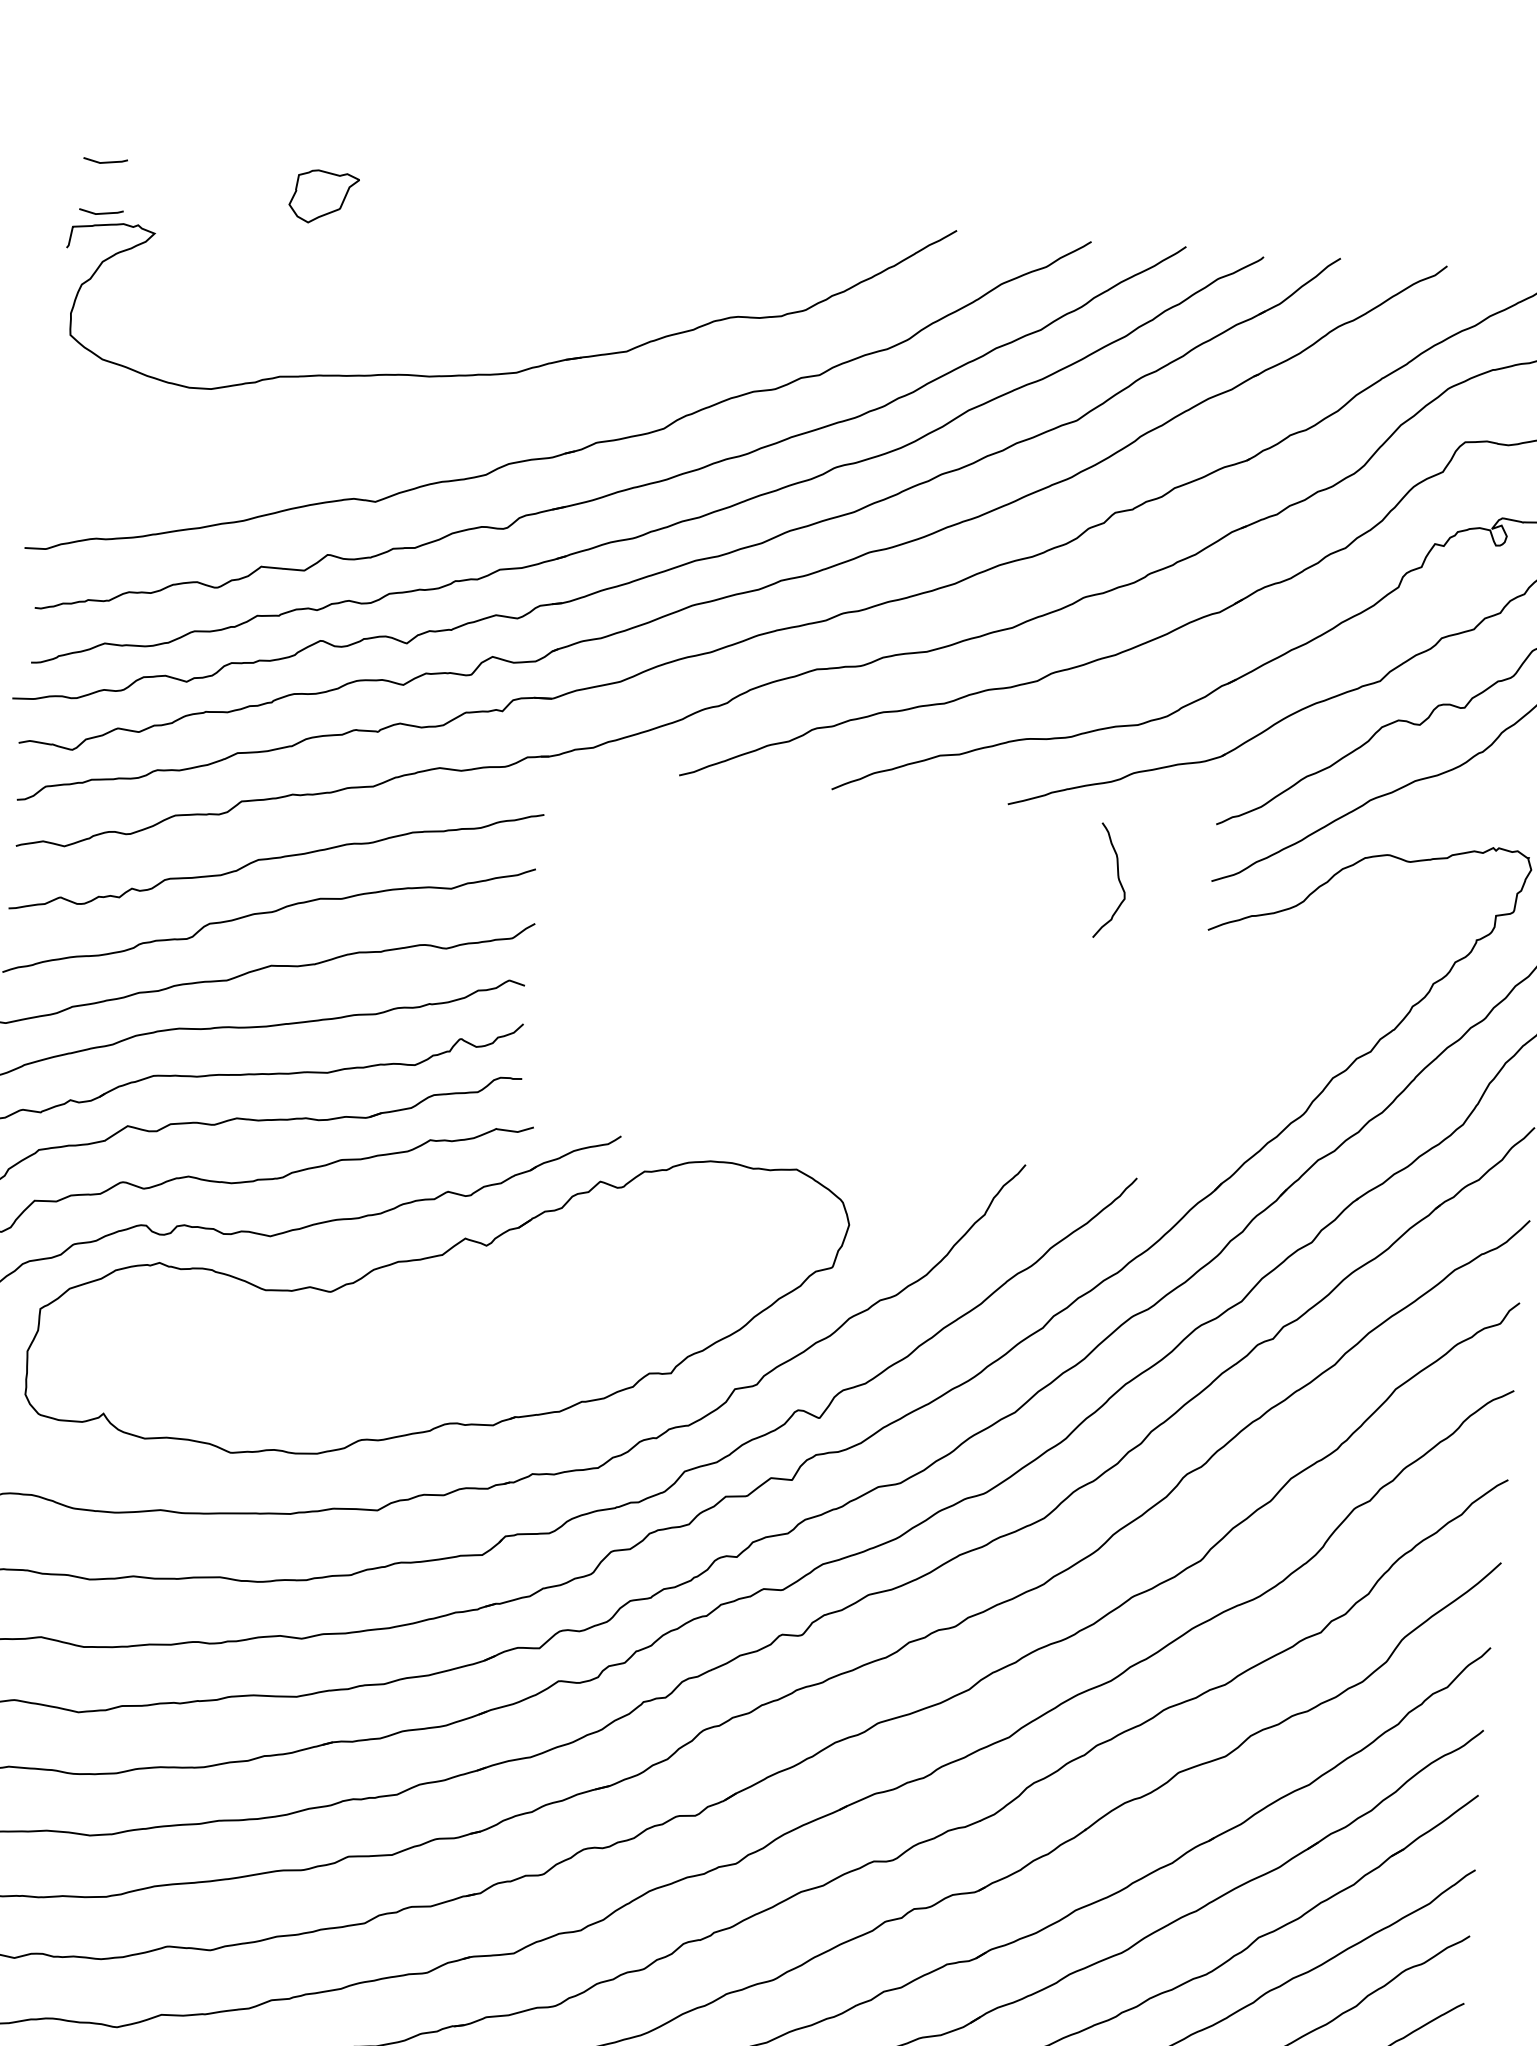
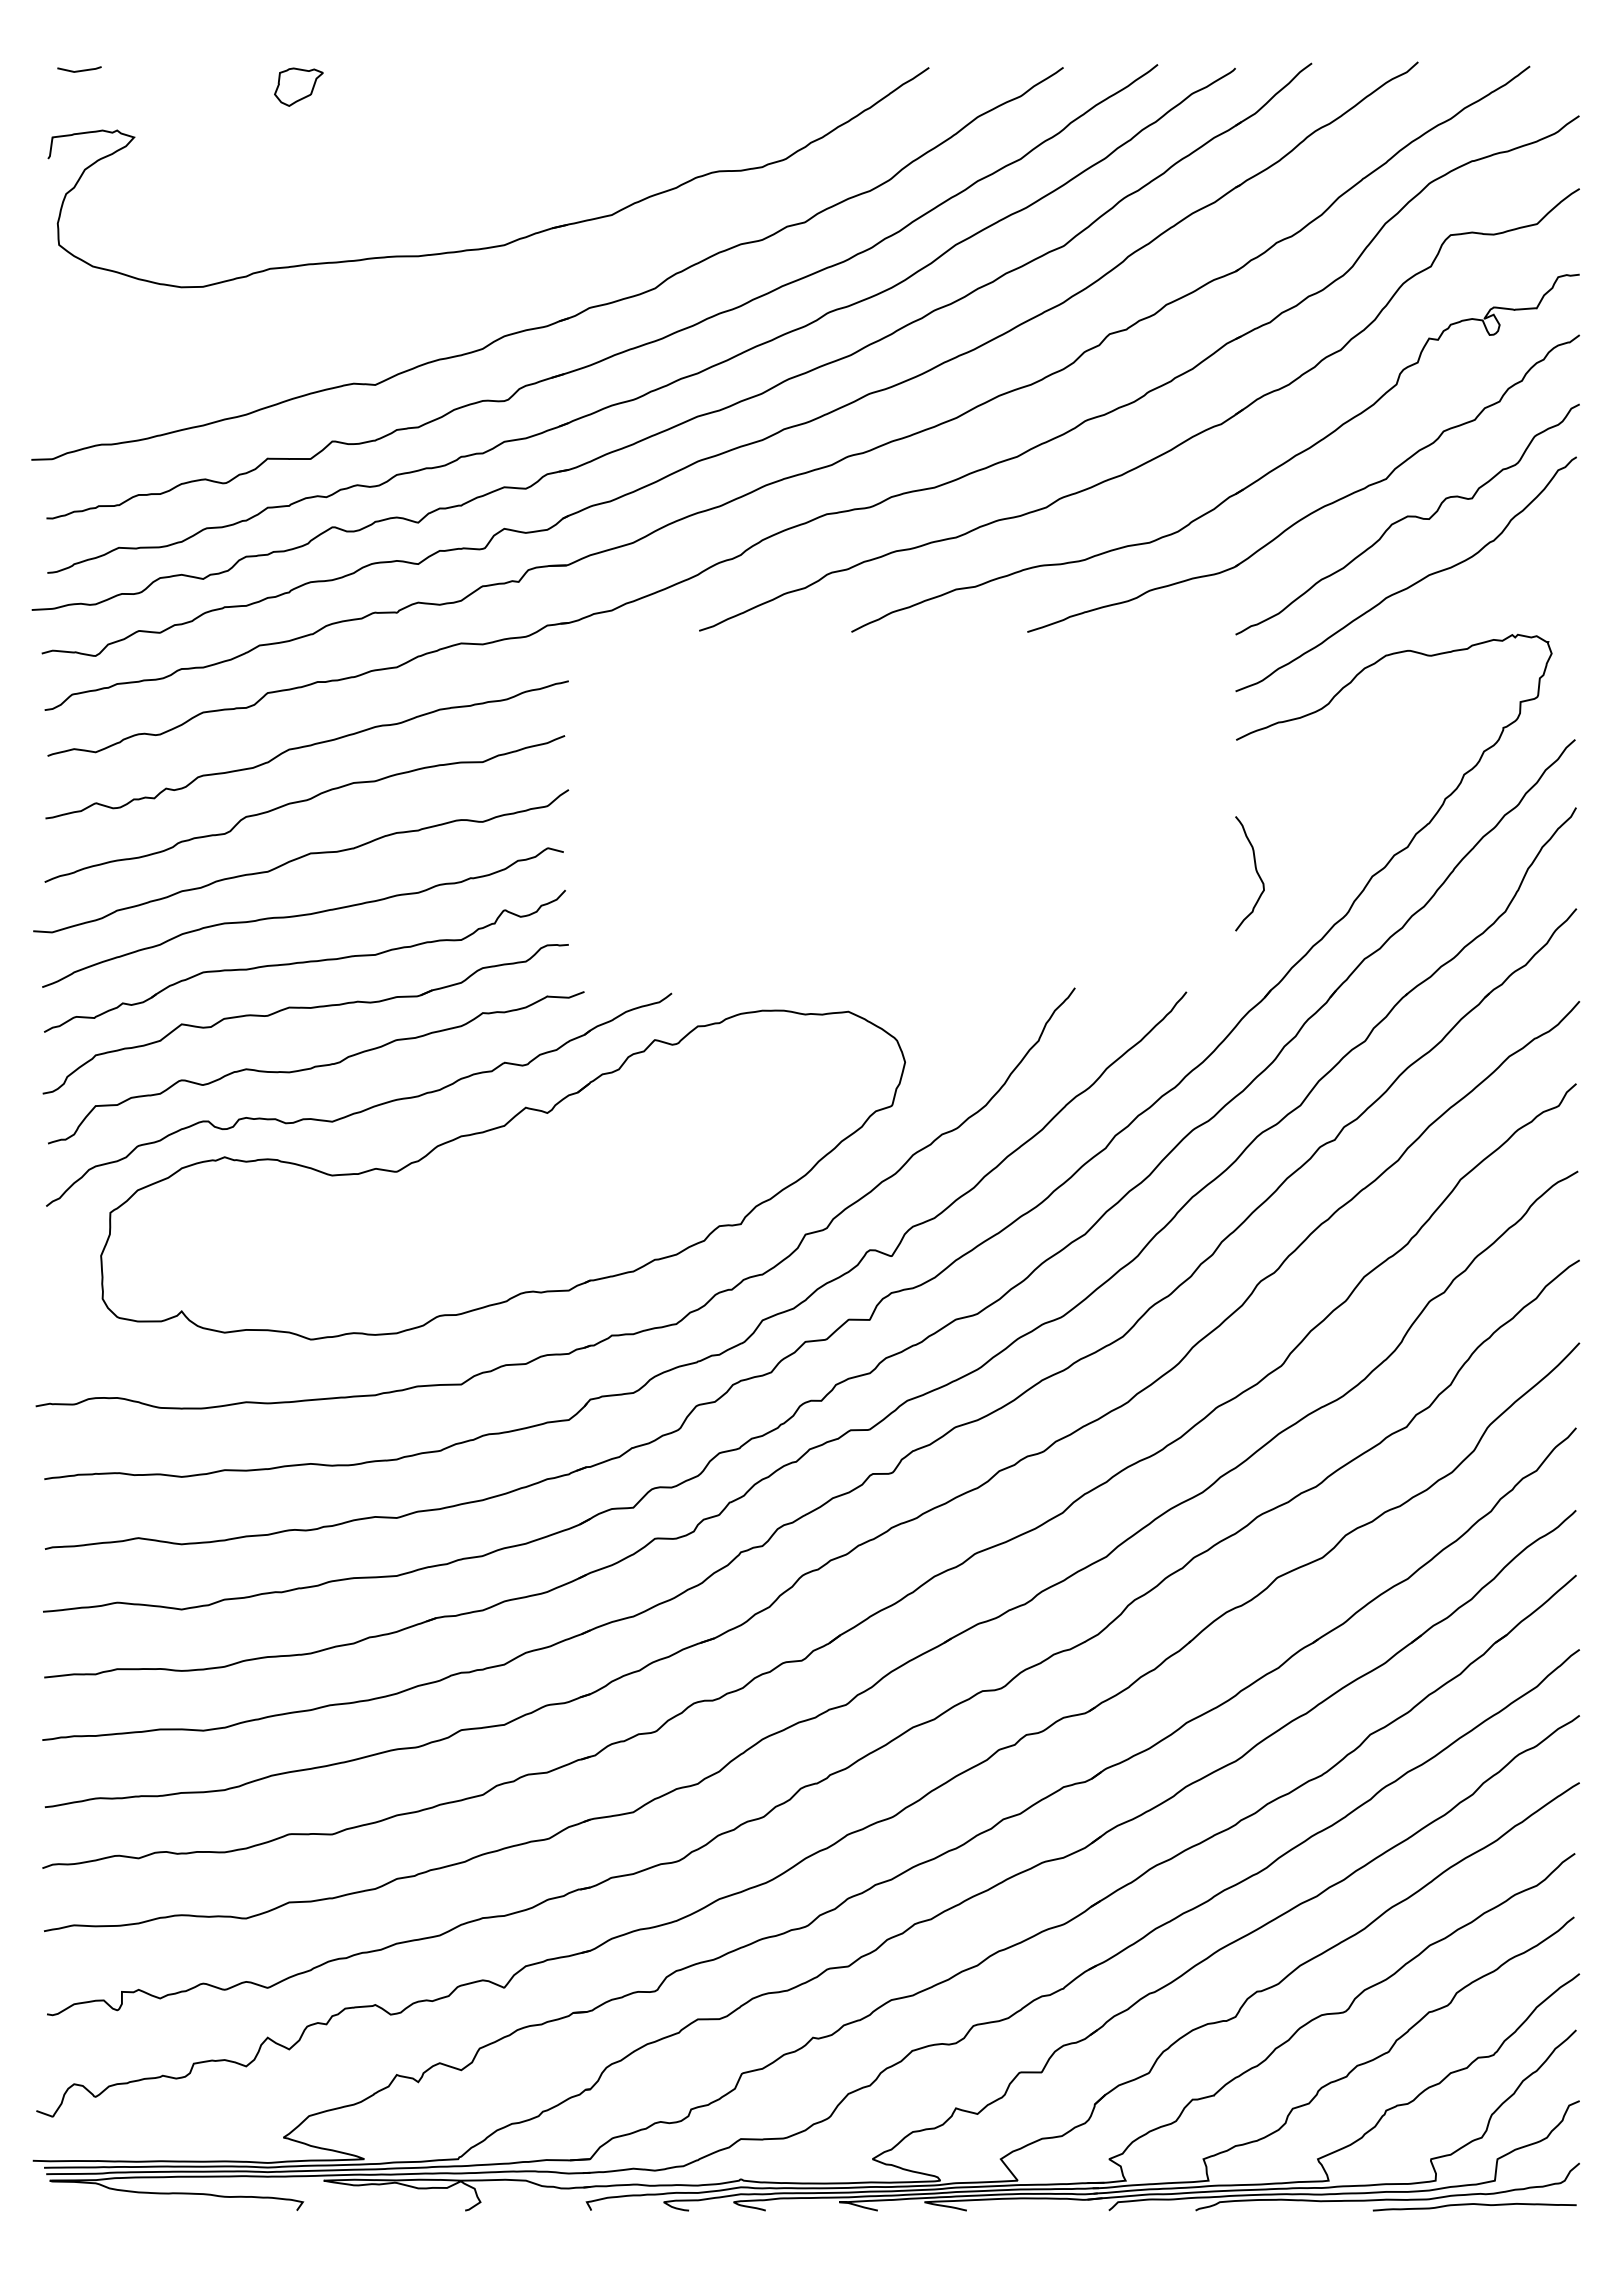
part: (323, 196) -> (298, 86), size x0.71
curve: (101, 213) -> (79, 121), removed
curve: (1117, 878) -> (1255, 870), moved

